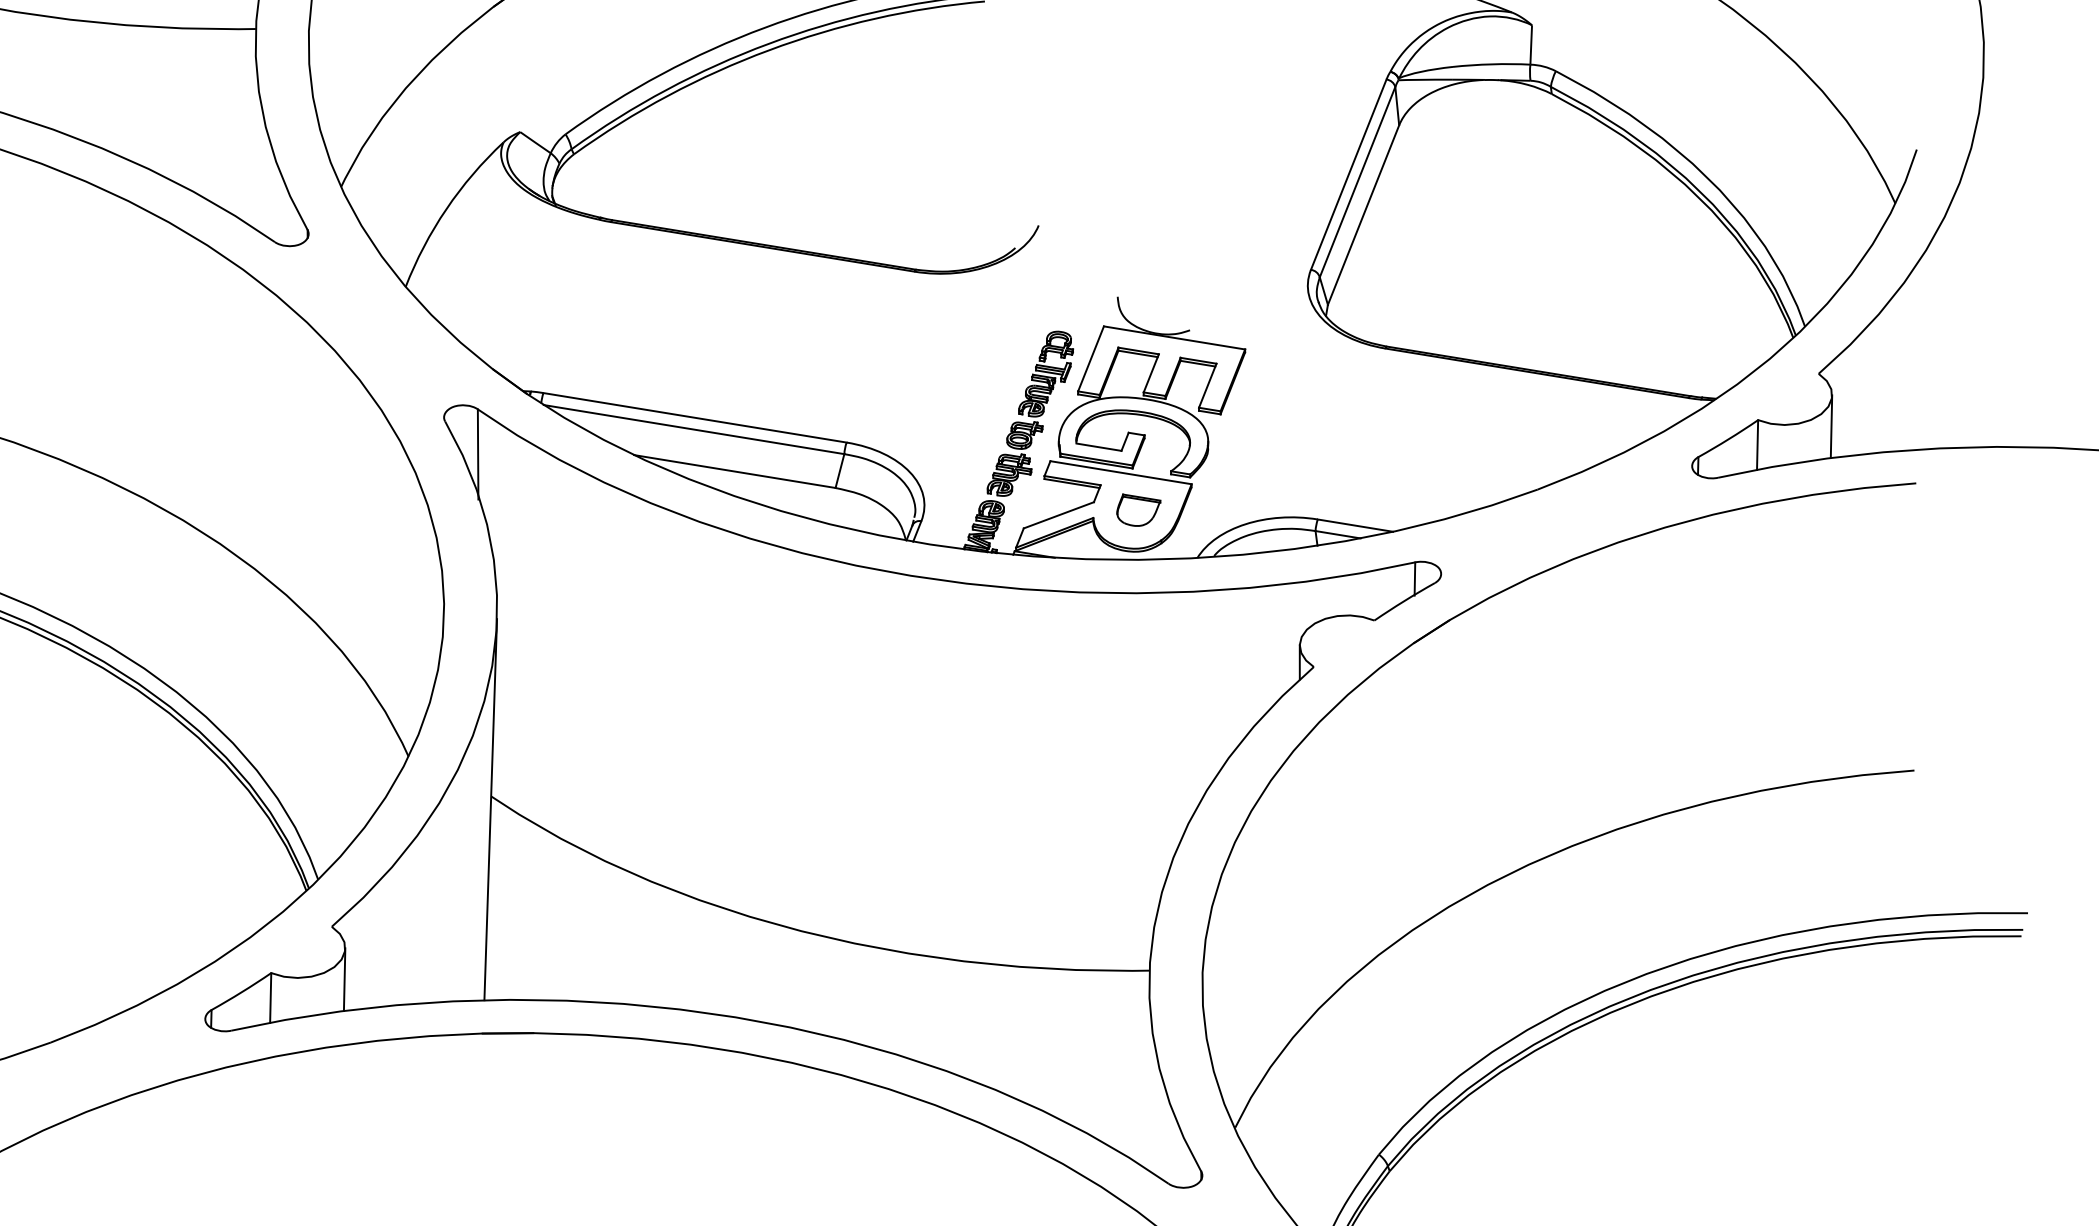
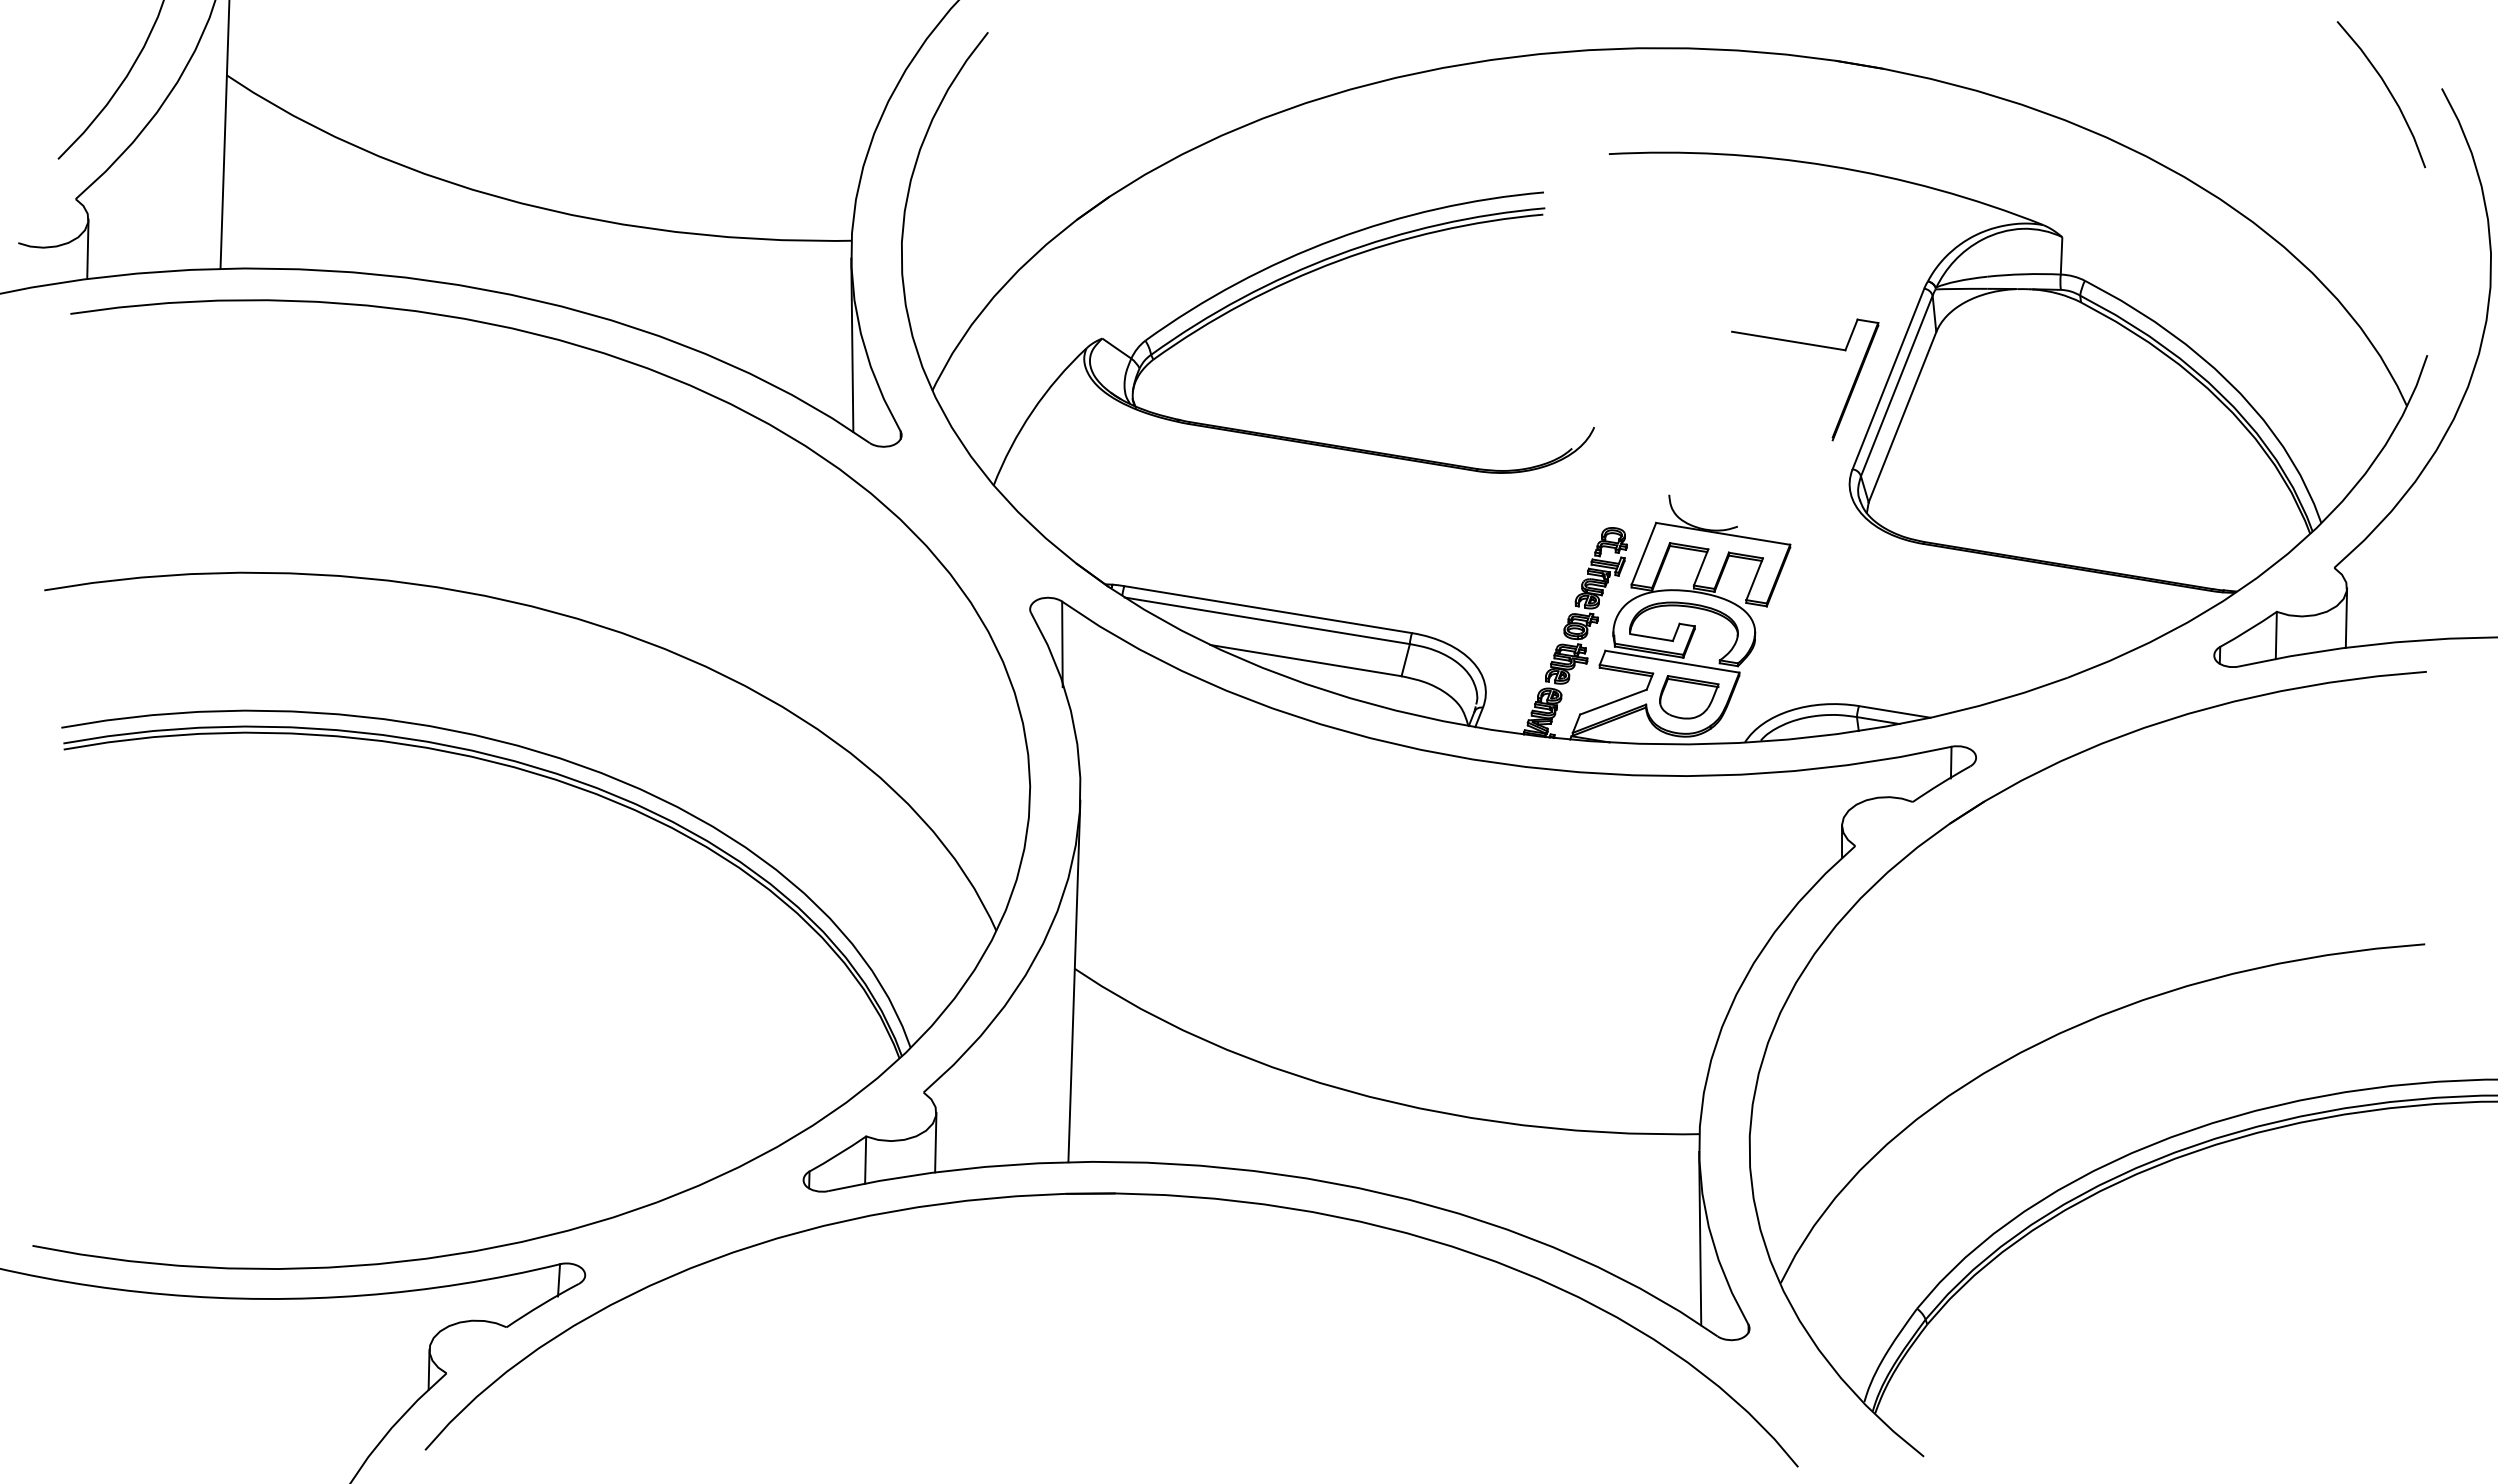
line: (256, 138) -> (852, 344), added
part: (1264, 139) -> (1808, 345), added
part: (1139, 510) -> (1689, 697), size x1.43
line: (1150, 1080) -> (1700, 1238), added

